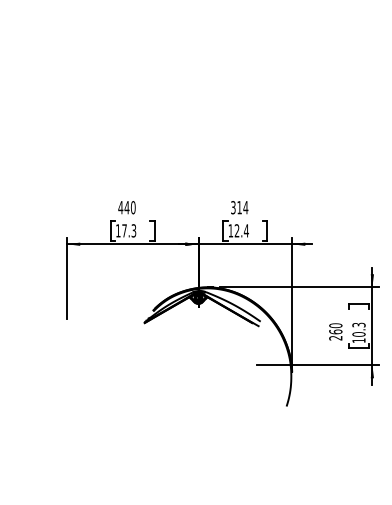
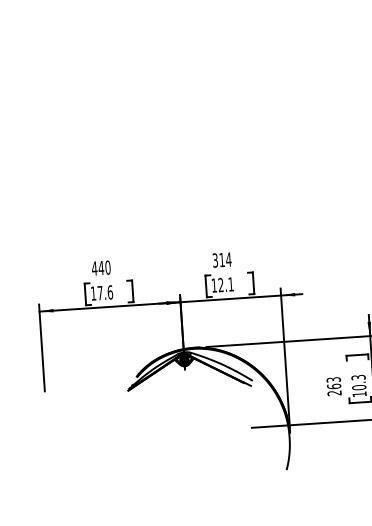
text: (133, 230) -> (109, 292), 17.3 -> 17.6
text: (245, 230) -> (230, 284), 12.4 -> 12.1
text: (335, 325) -> (333, 379), 260 -> 263

